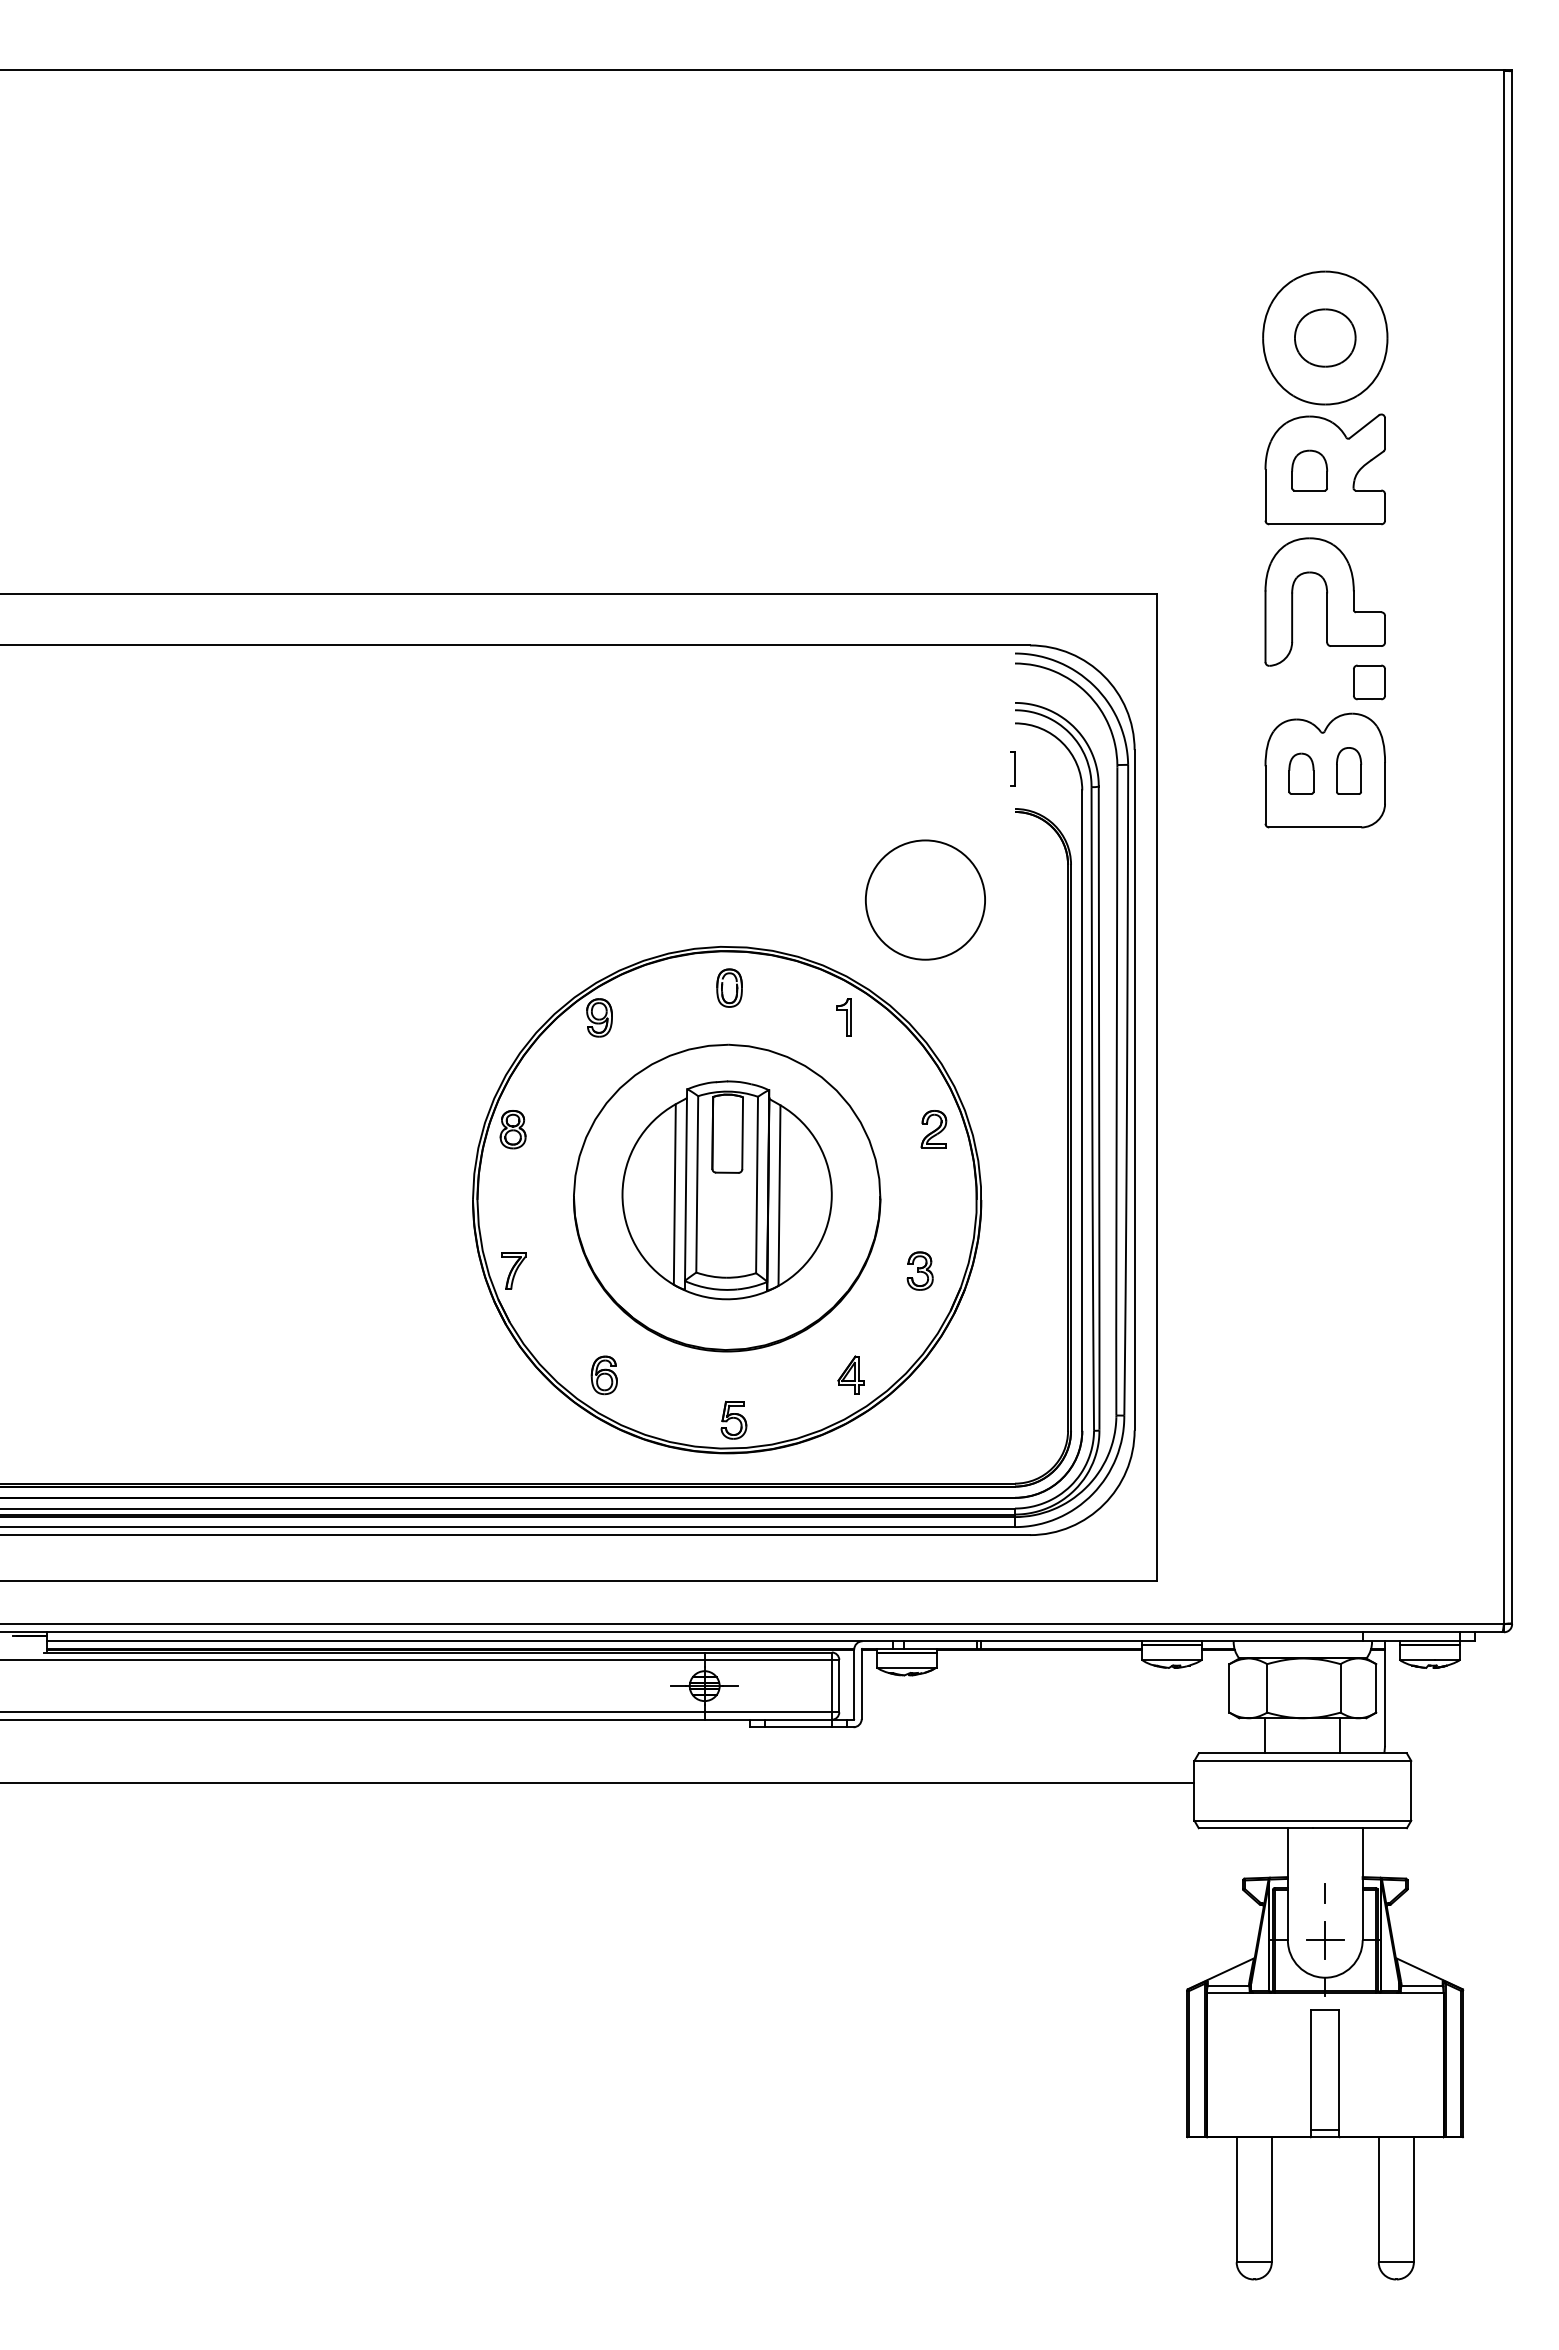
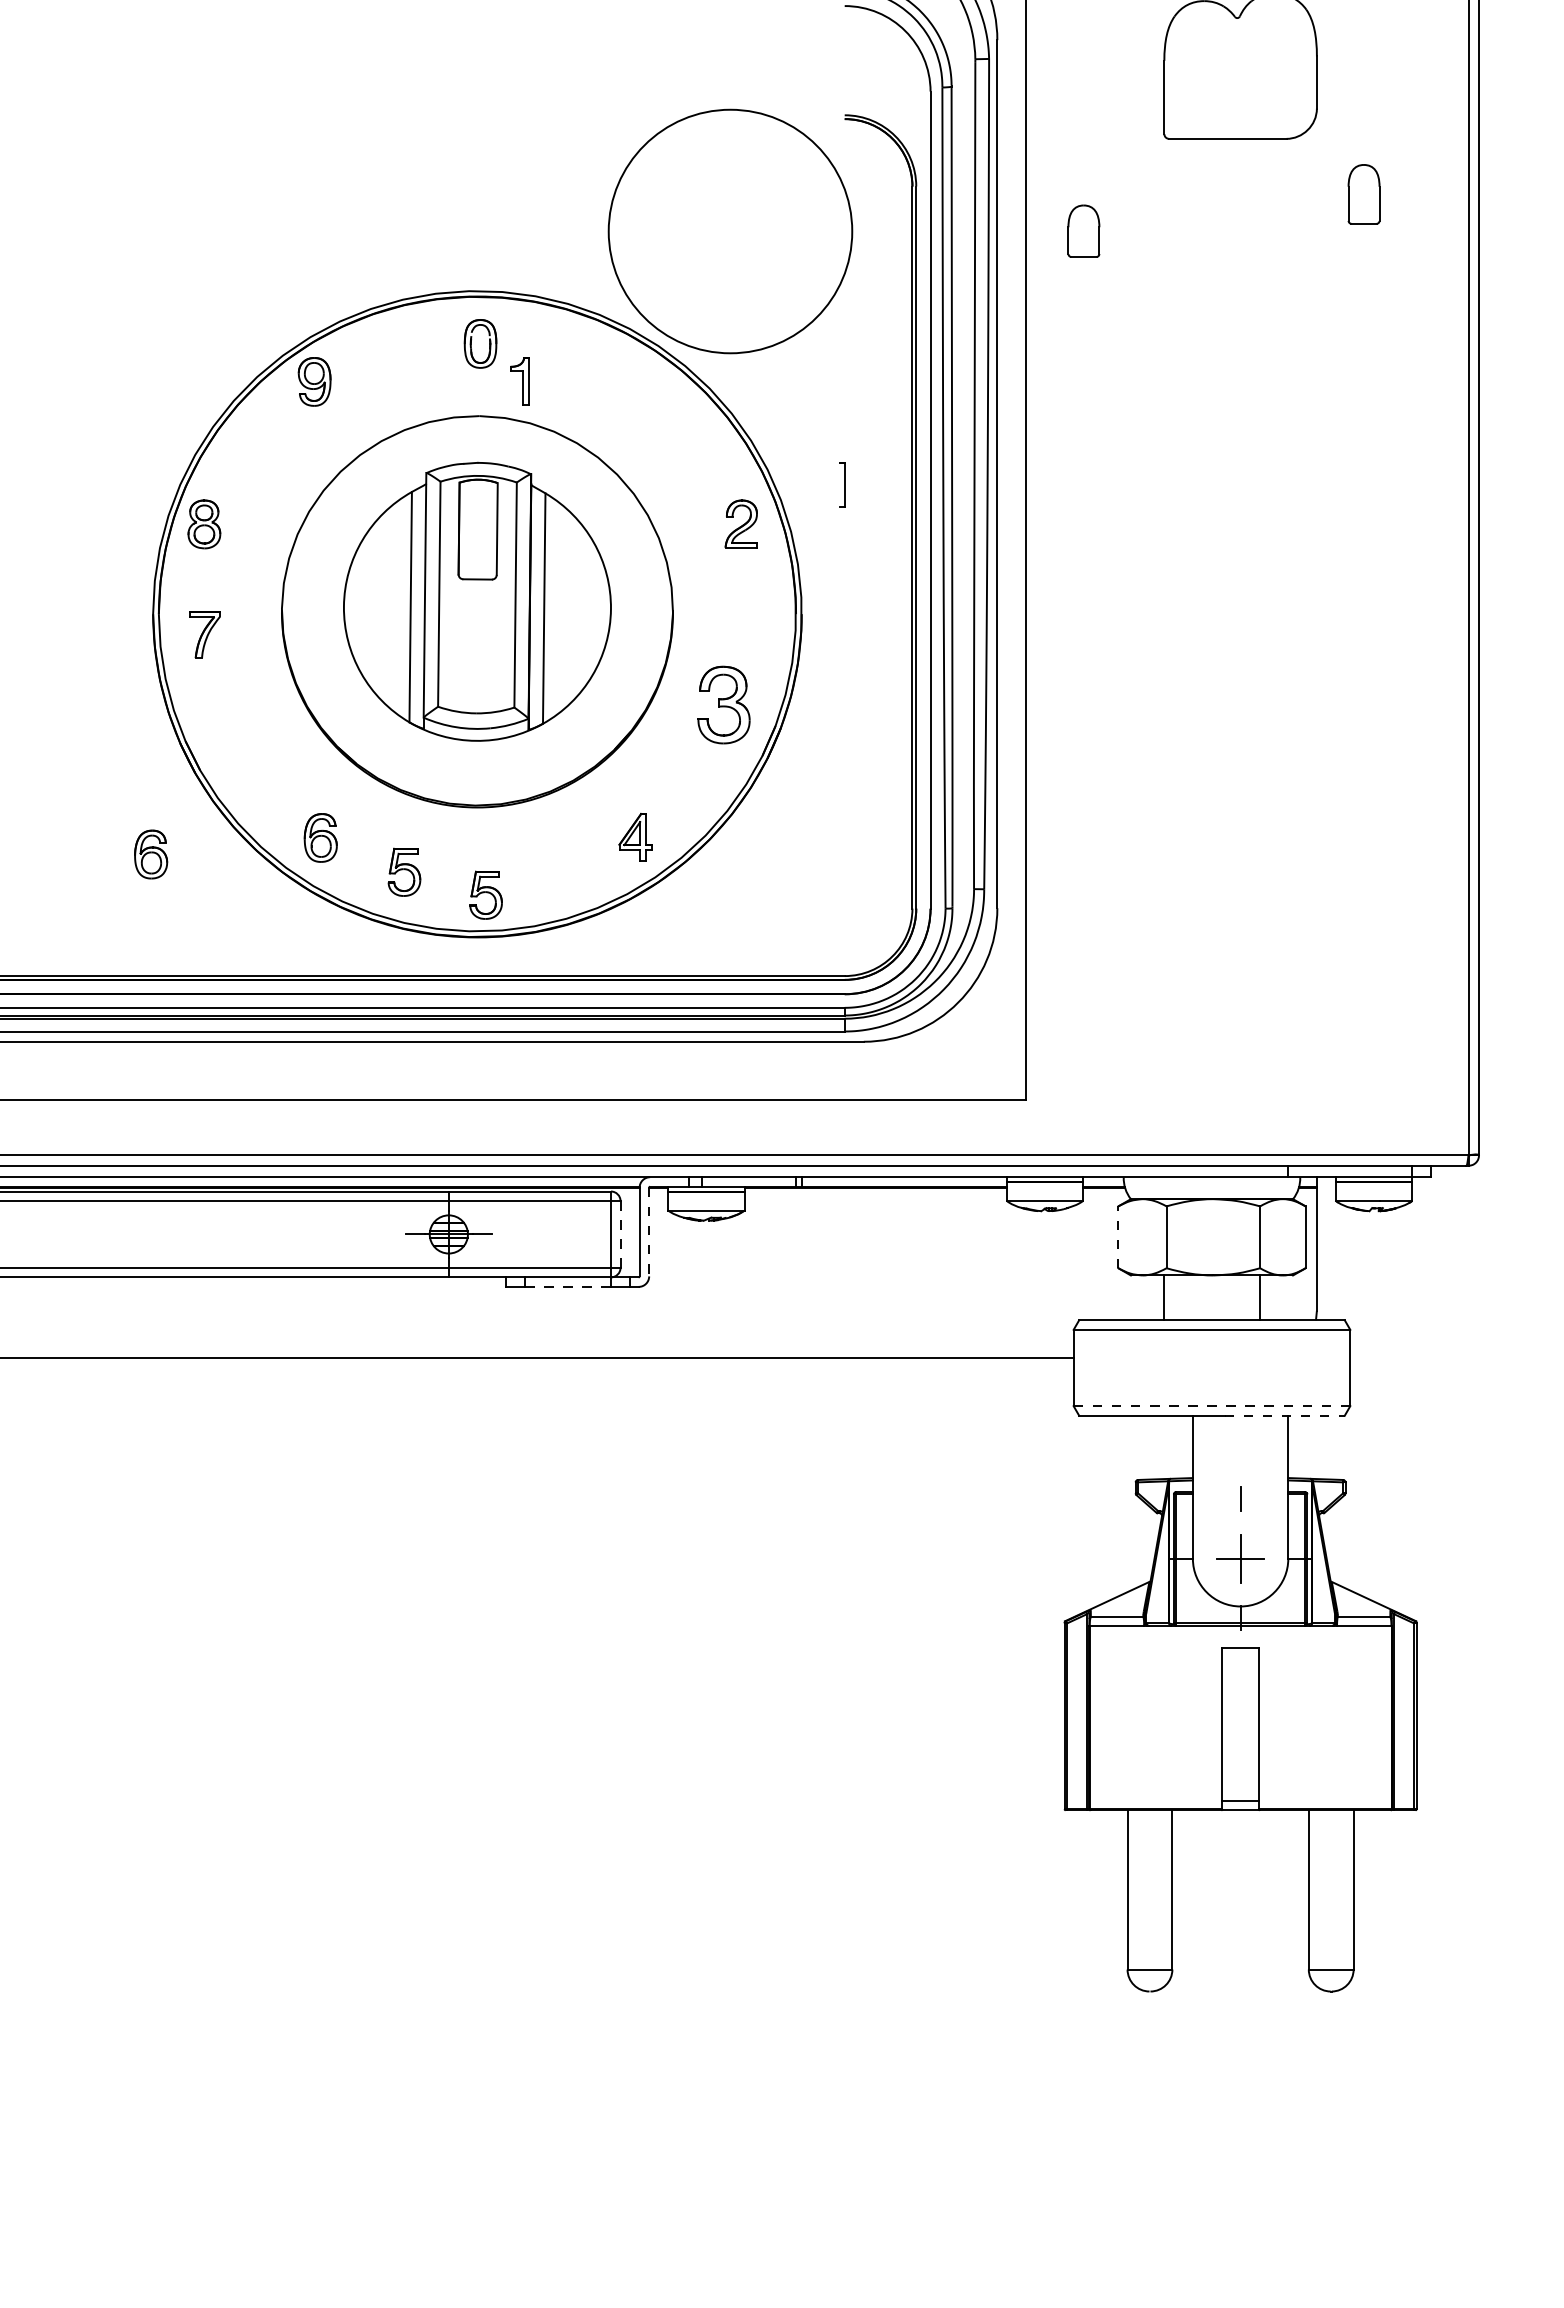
part: (1012, 768) -> (841, 484), moved
part: (1349, 770) -> (1364, 193), moved
part: (1301, 773) -> (1083, 230), moved
circle: (925, 899) -> (730, 230), size x1.6
part: (843, 1017) -> (518, 381), moved
part: (513, 1270) -> (204, 633), moved
part: (919, 1270) -> (722, 704), size x1.6
part: (470, 1388) -> (149, 854), added
part: (669, 1401) -> (403, 871), added
line: (861, 1684) -> (648, 1232), solid -> dashed
line: (839, 1685) -> (620, 1233), solid -> dashed
line: (1229, 1687) -> (1118, 1236), solid -> dashed
line: (798, 1727) -> (568, 1287), solid -> dashed
line: (1303, 1820) -> (1212, 1405), solid -> dashed
line: (1360, 1828) -> (1285, 1416), solid -> dashed

